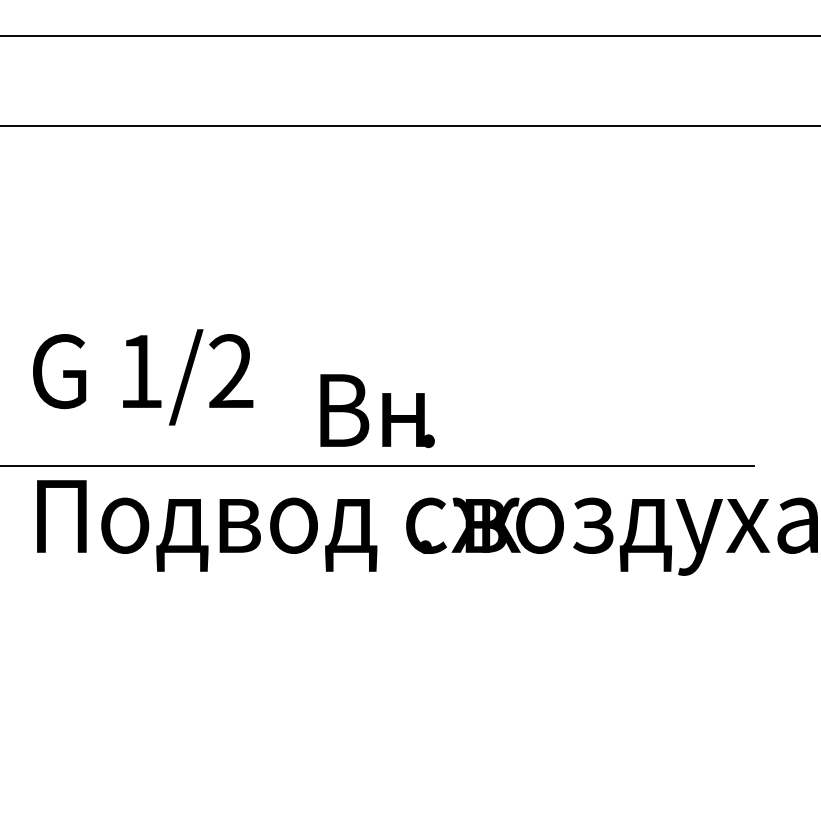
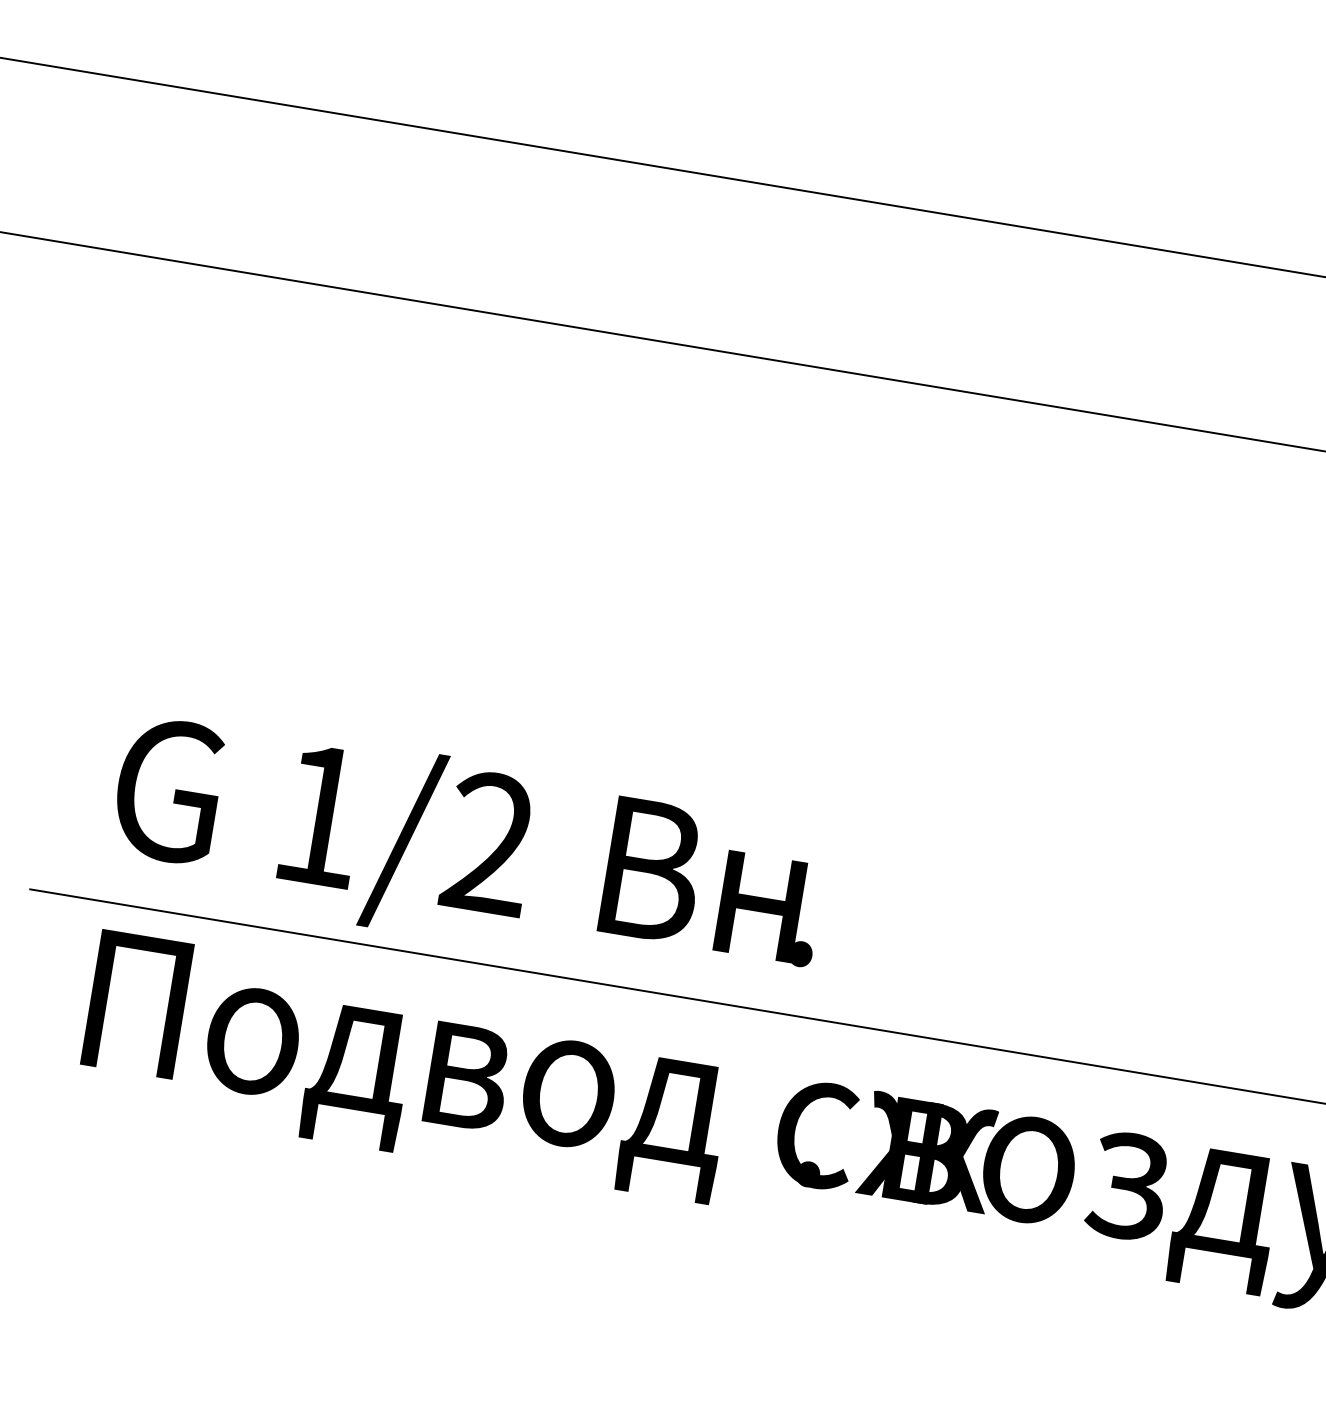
text: (143, 377) -> (323, 827), moved
text: (377, 411) -> (714, 882), moved

